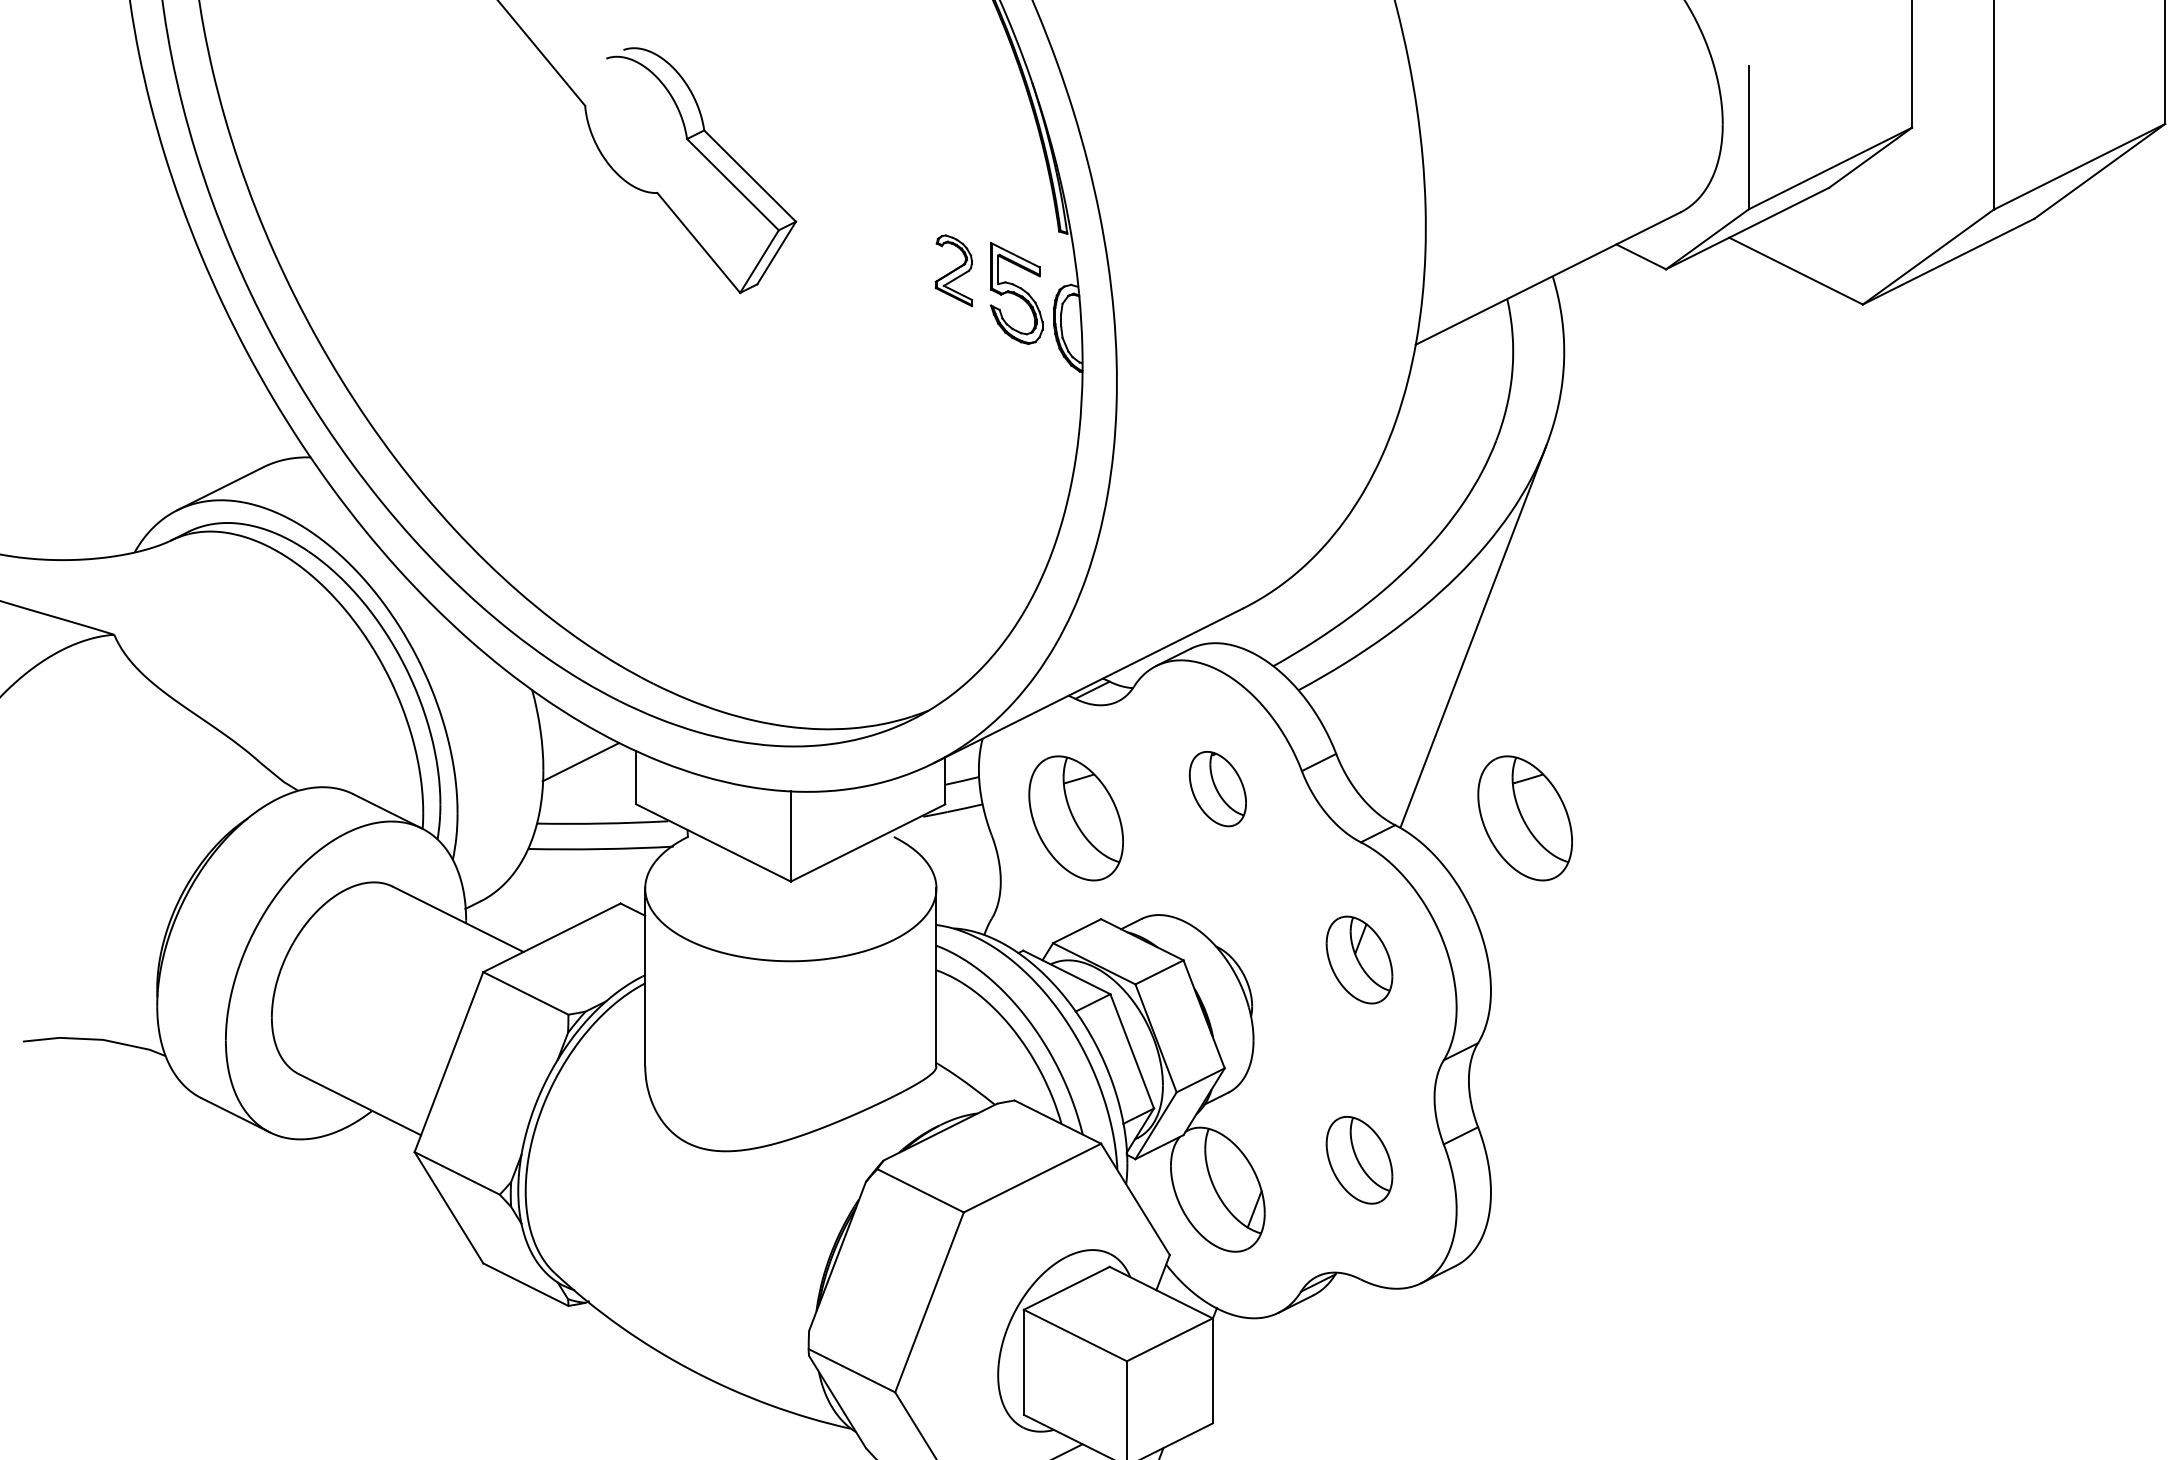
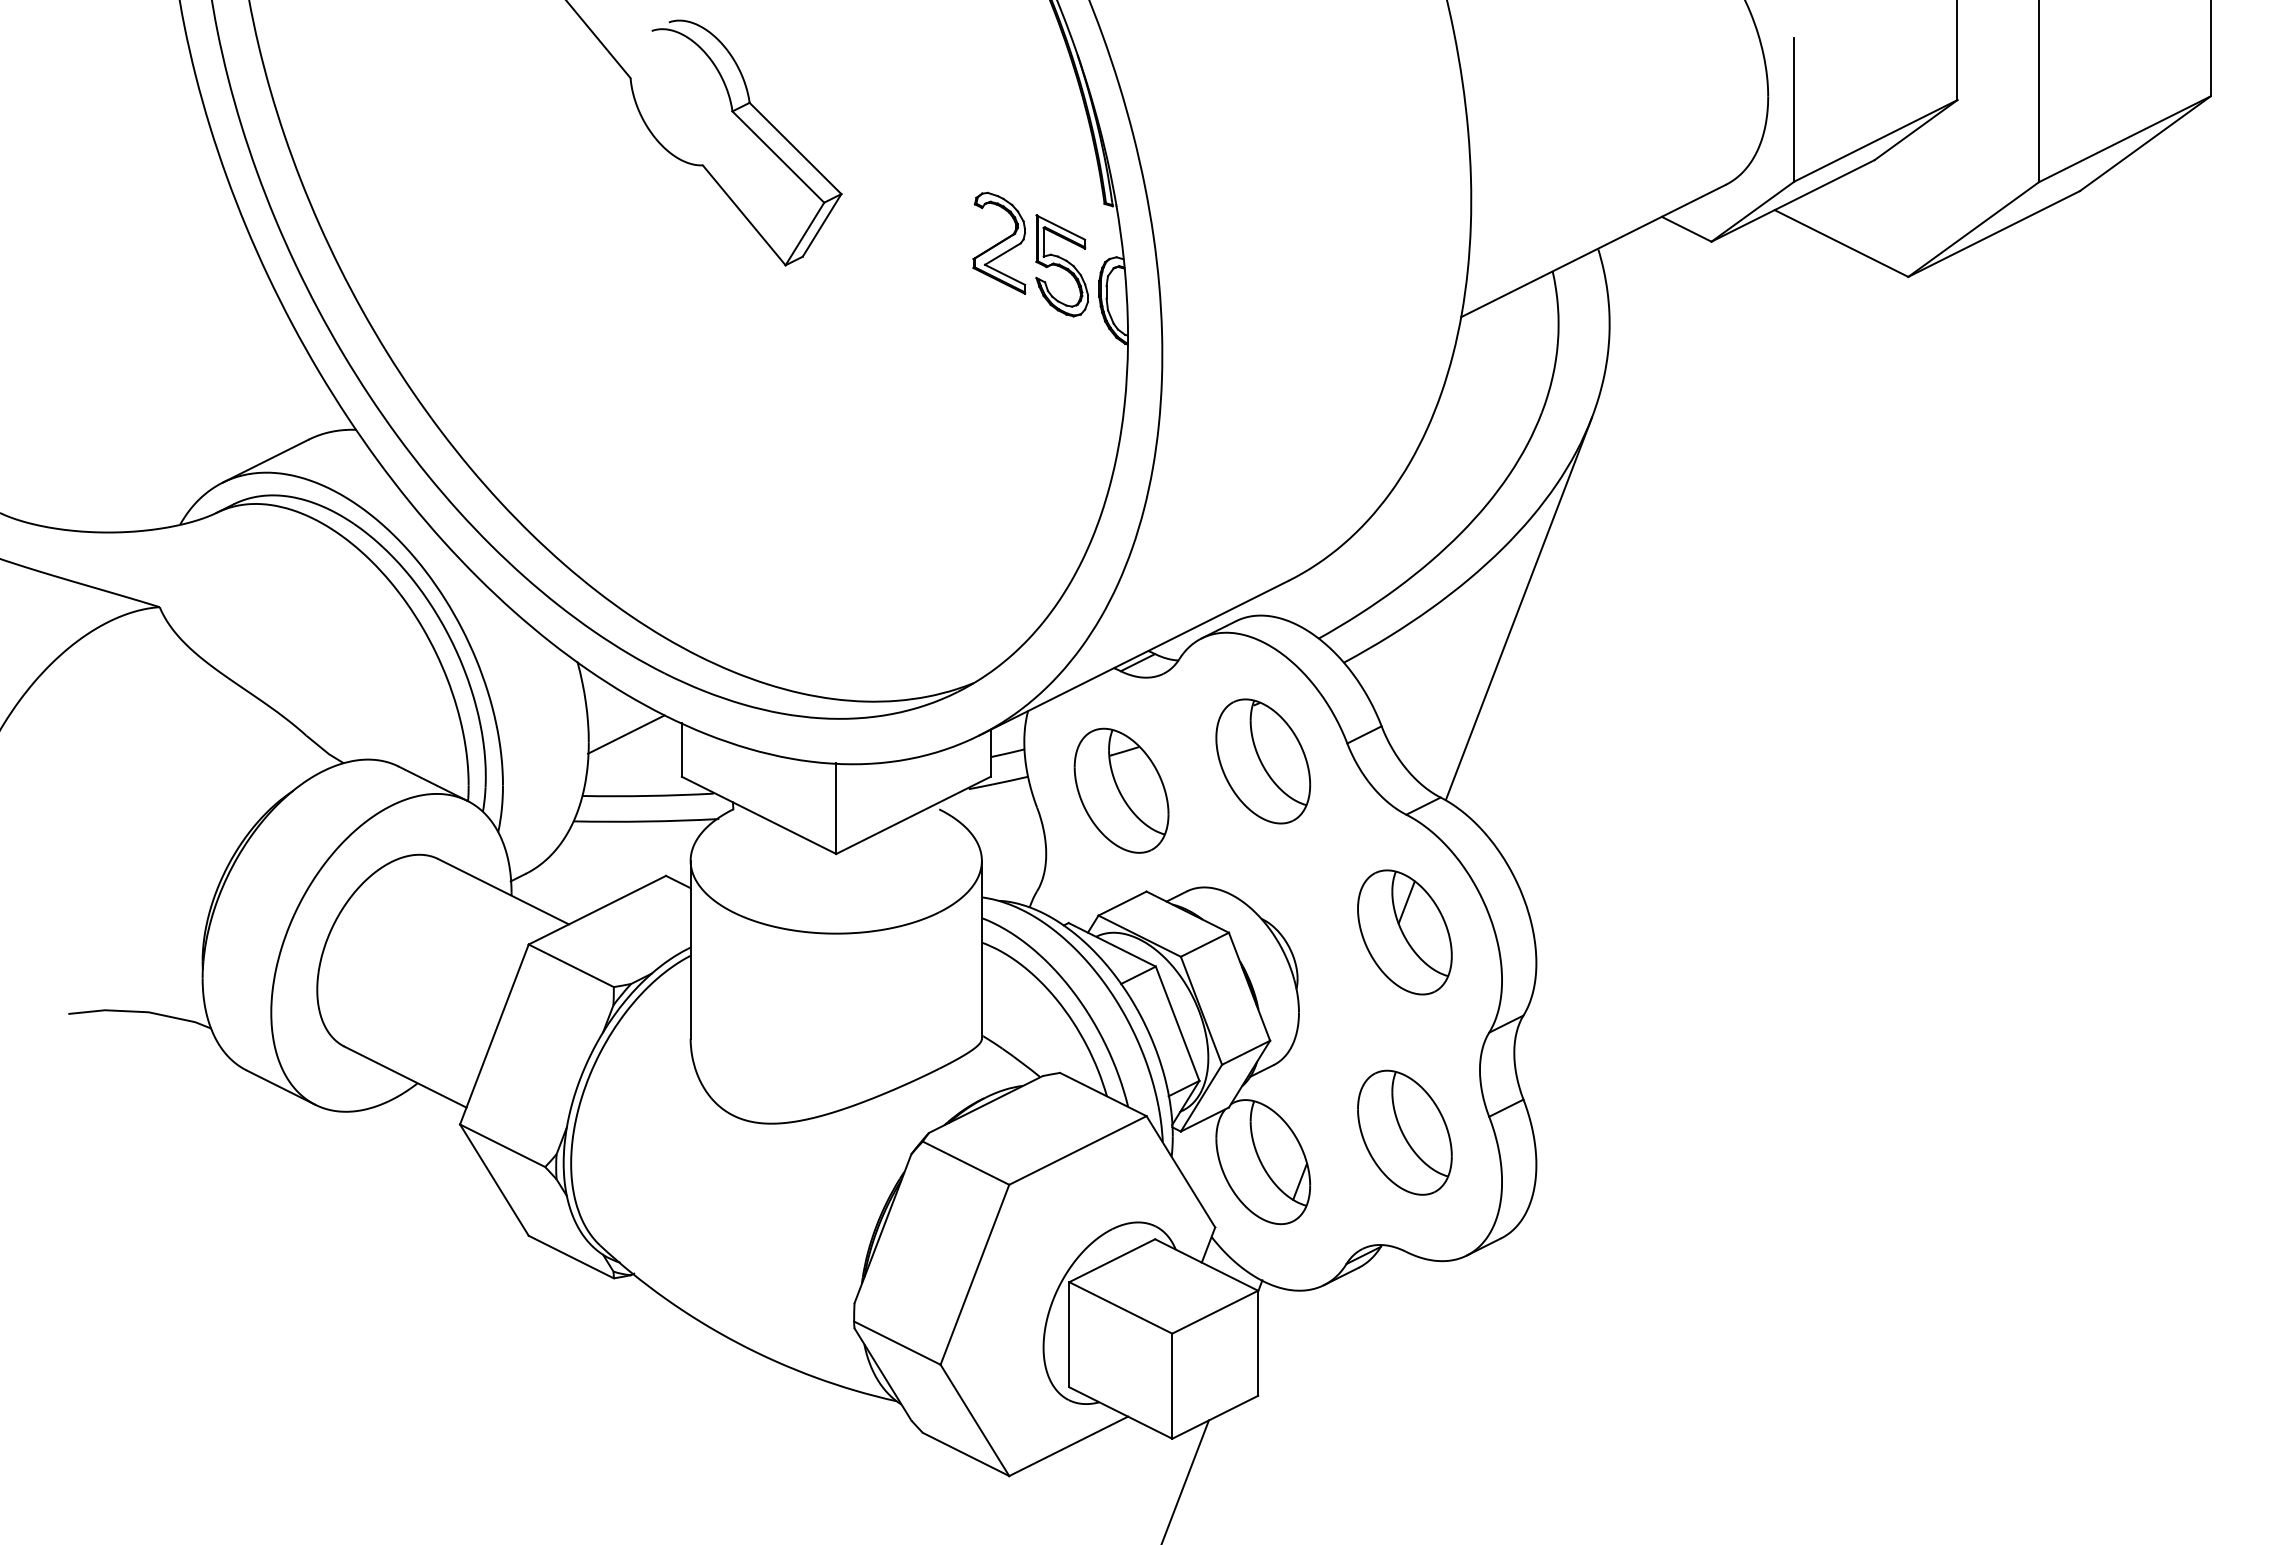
part: (954, 270) -> (999, 242), size x1.43
part: (1218, 789) -> (1263, 761), size x1.67
part: (1525, 818) -> (1570, 790), removed
part: (1359, 960) -> (1404, 932), size x1.43
part: (1359, 1160) -> (1404, 1132), size x1.43

